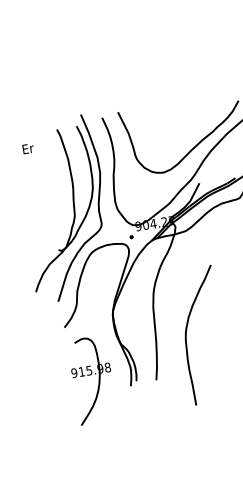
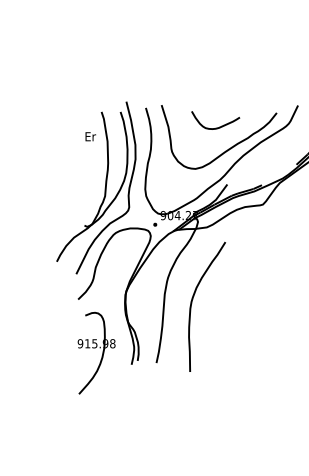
curve: (177, 126) -> (215, 127), added
text: (28, 148) -> (90, 136), moved
curve: (187, 334) -> (192, 303), moved

